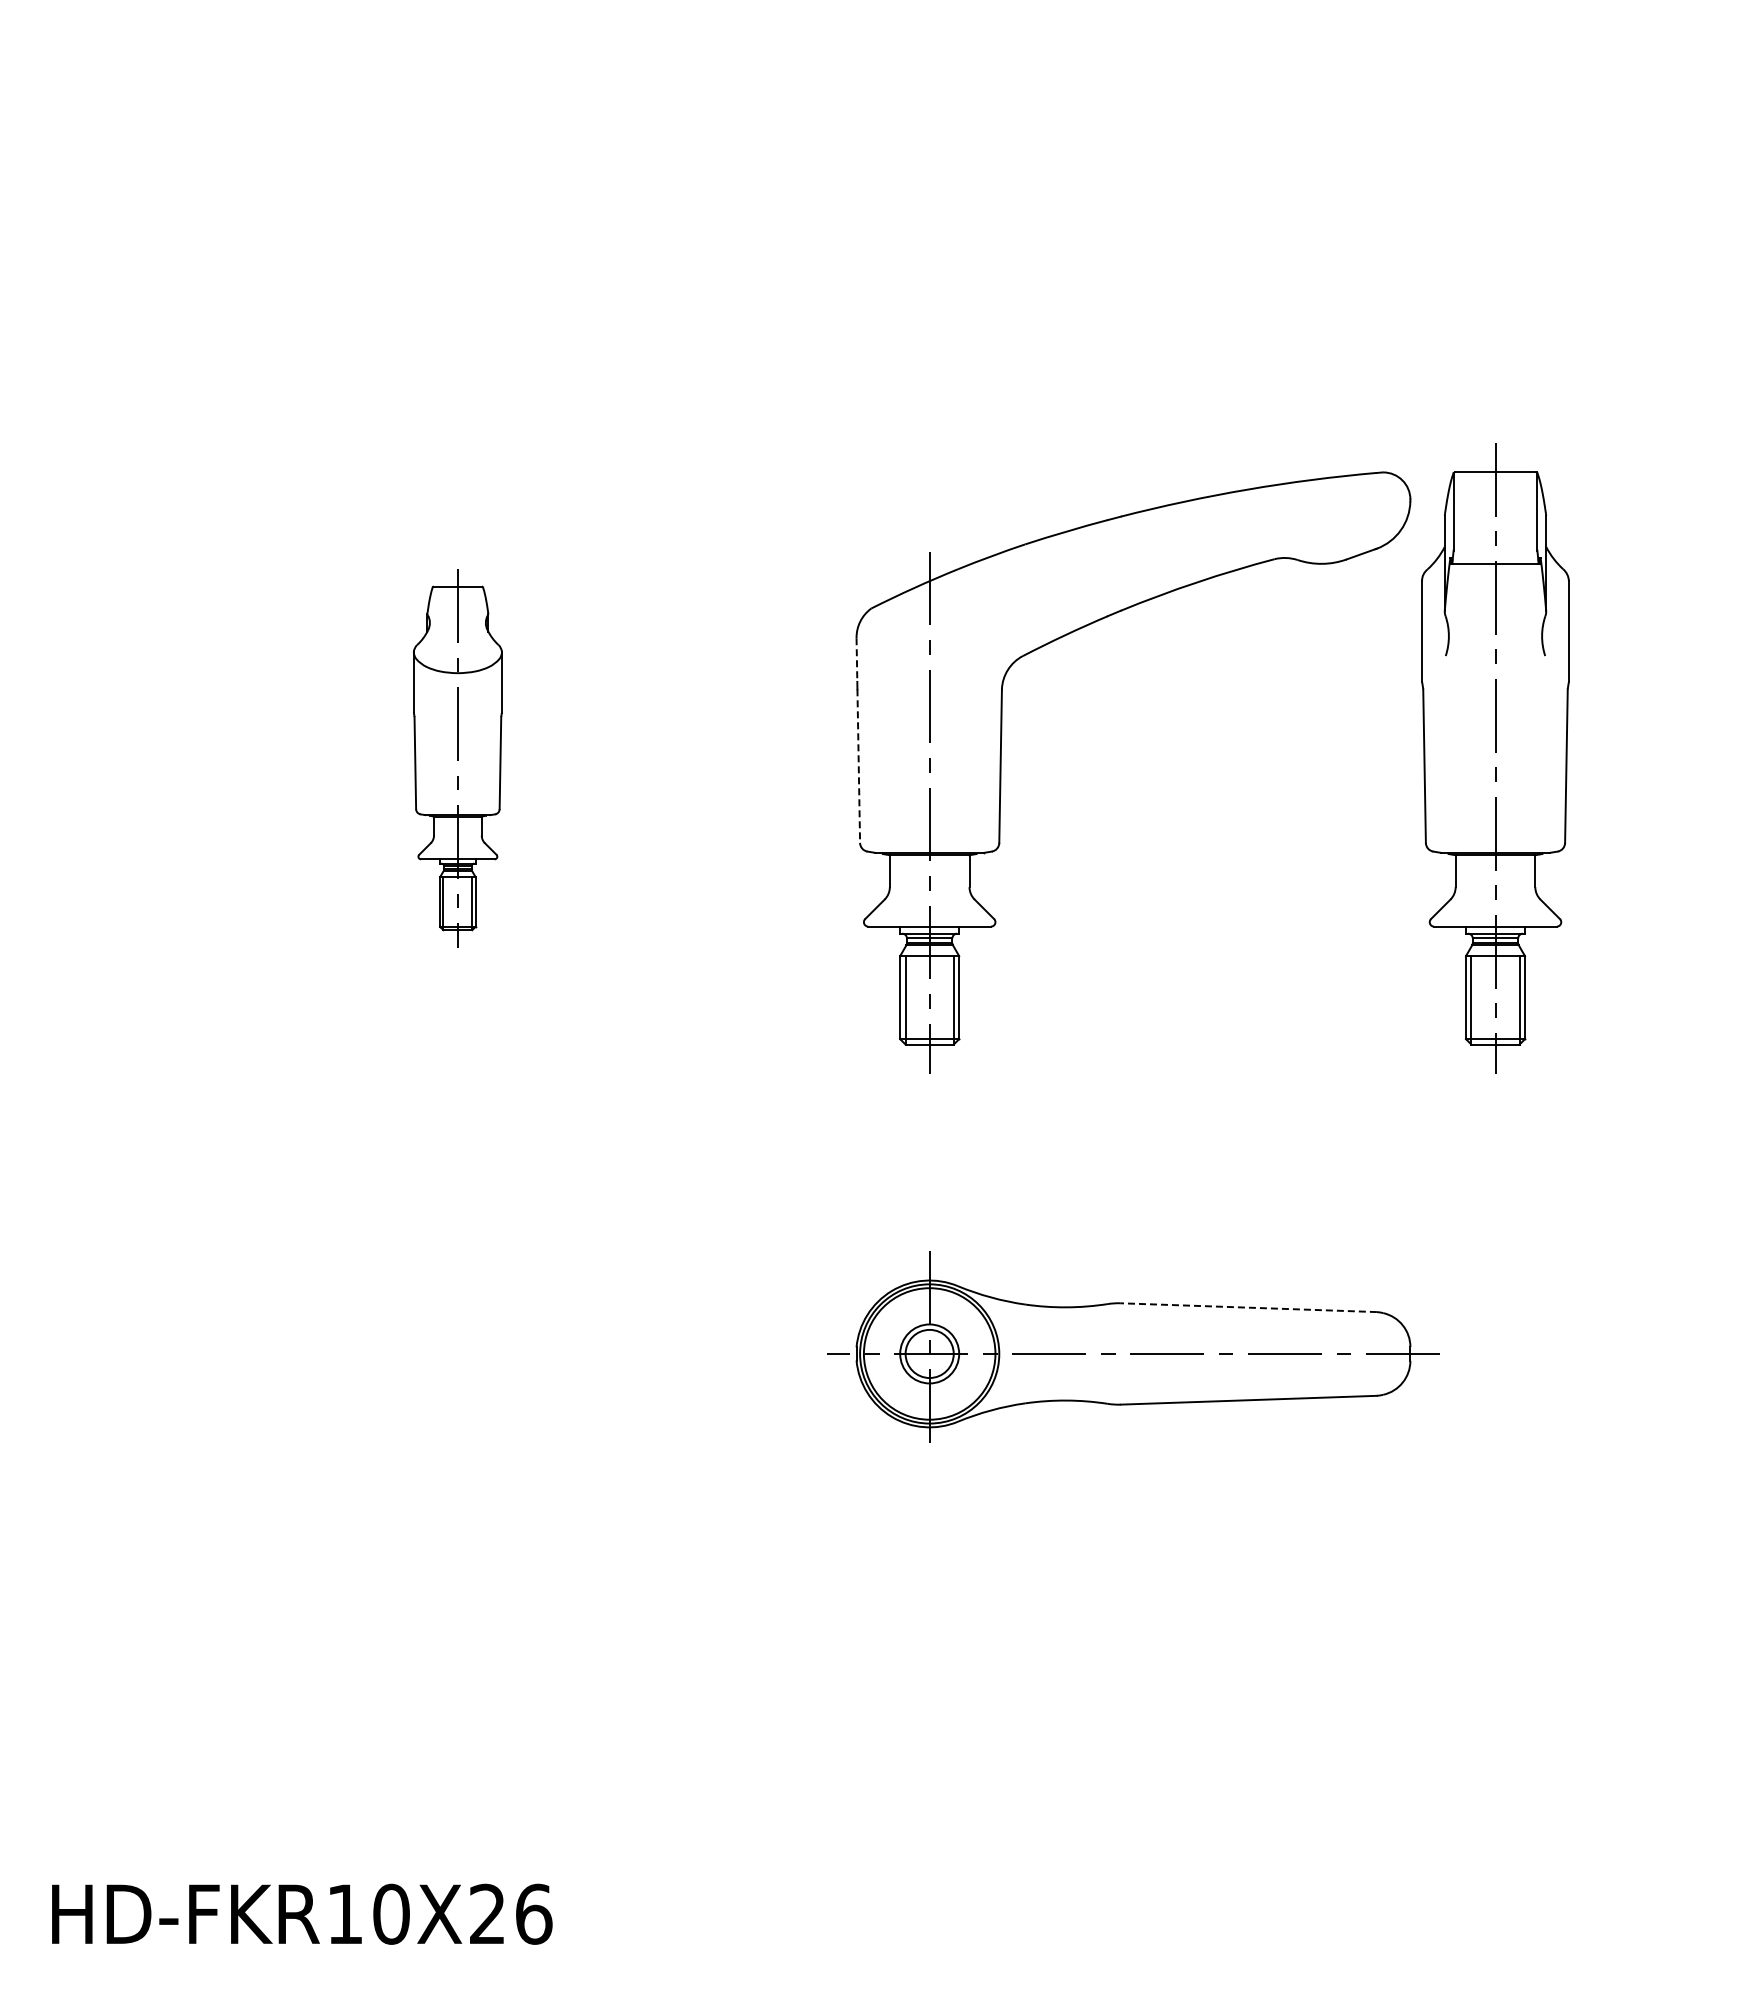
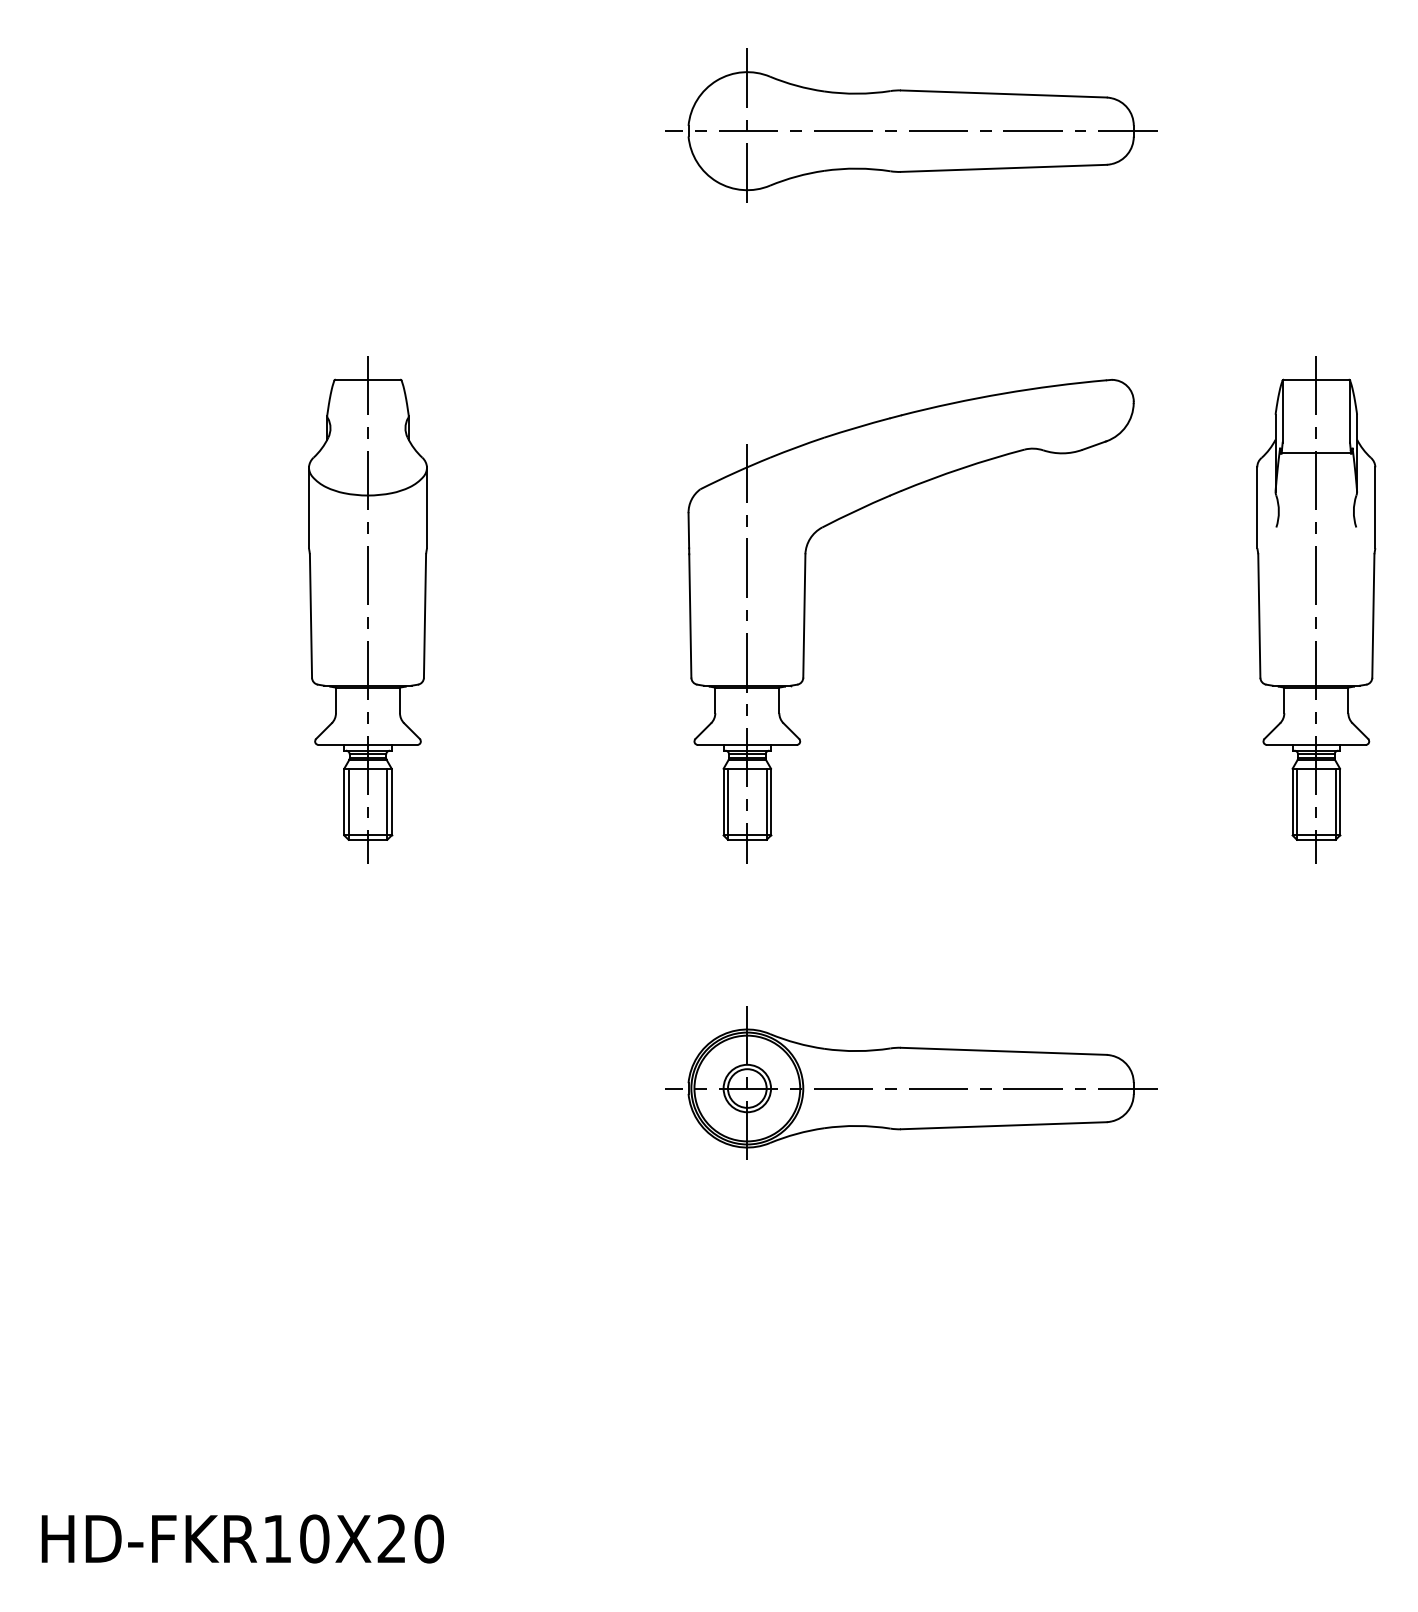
part: (1133, 155) -> (911, 125), added
line: (856, 660) -> (688, 531), dashed -> solid
part: (457, 758) -> (367, 609), size x1.67
part: (1495, 758) -> (1316, 609), moved
line: (858, 766) -> (690, 616), dashed -> solid
line: (1248, 1307) -> (1003, 1051), dashed -> solid
text: (533, 1913) -> (428, 1538), HD-FKR10X26 -> HD-FKR10X20

